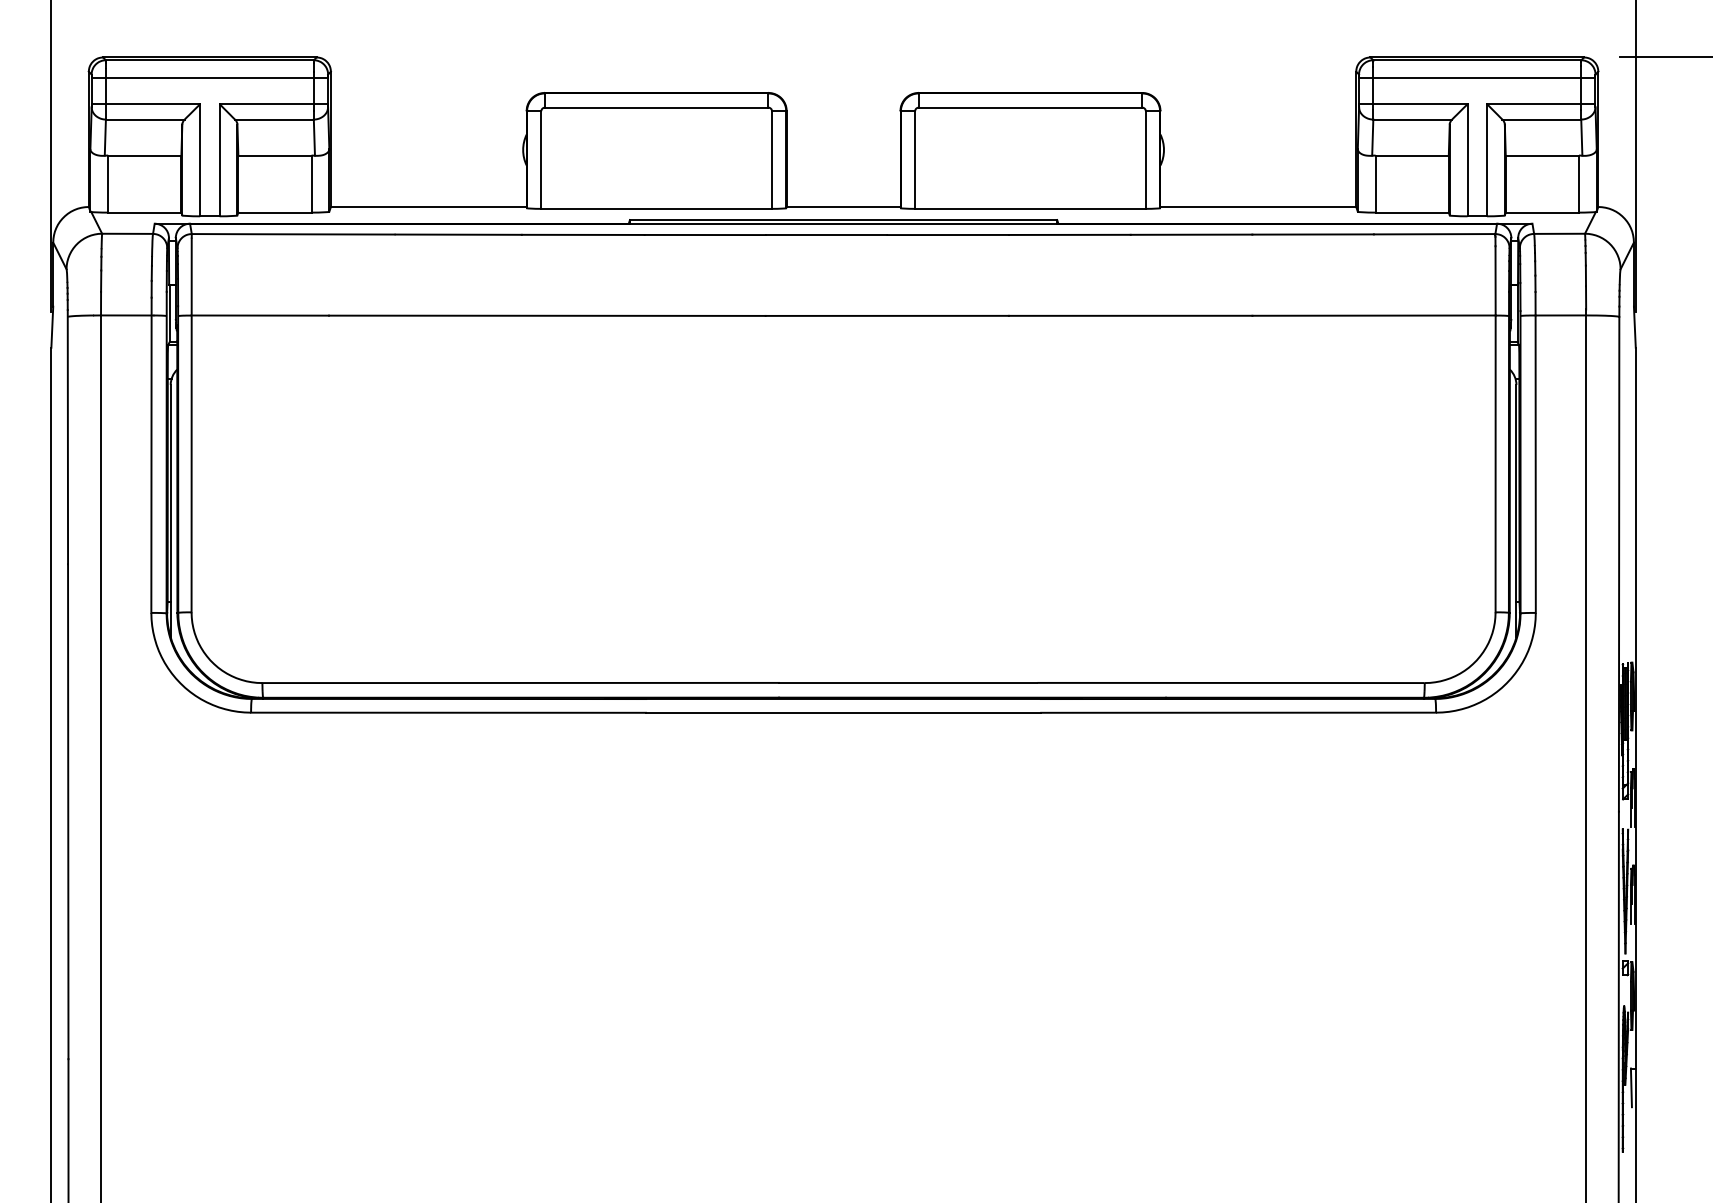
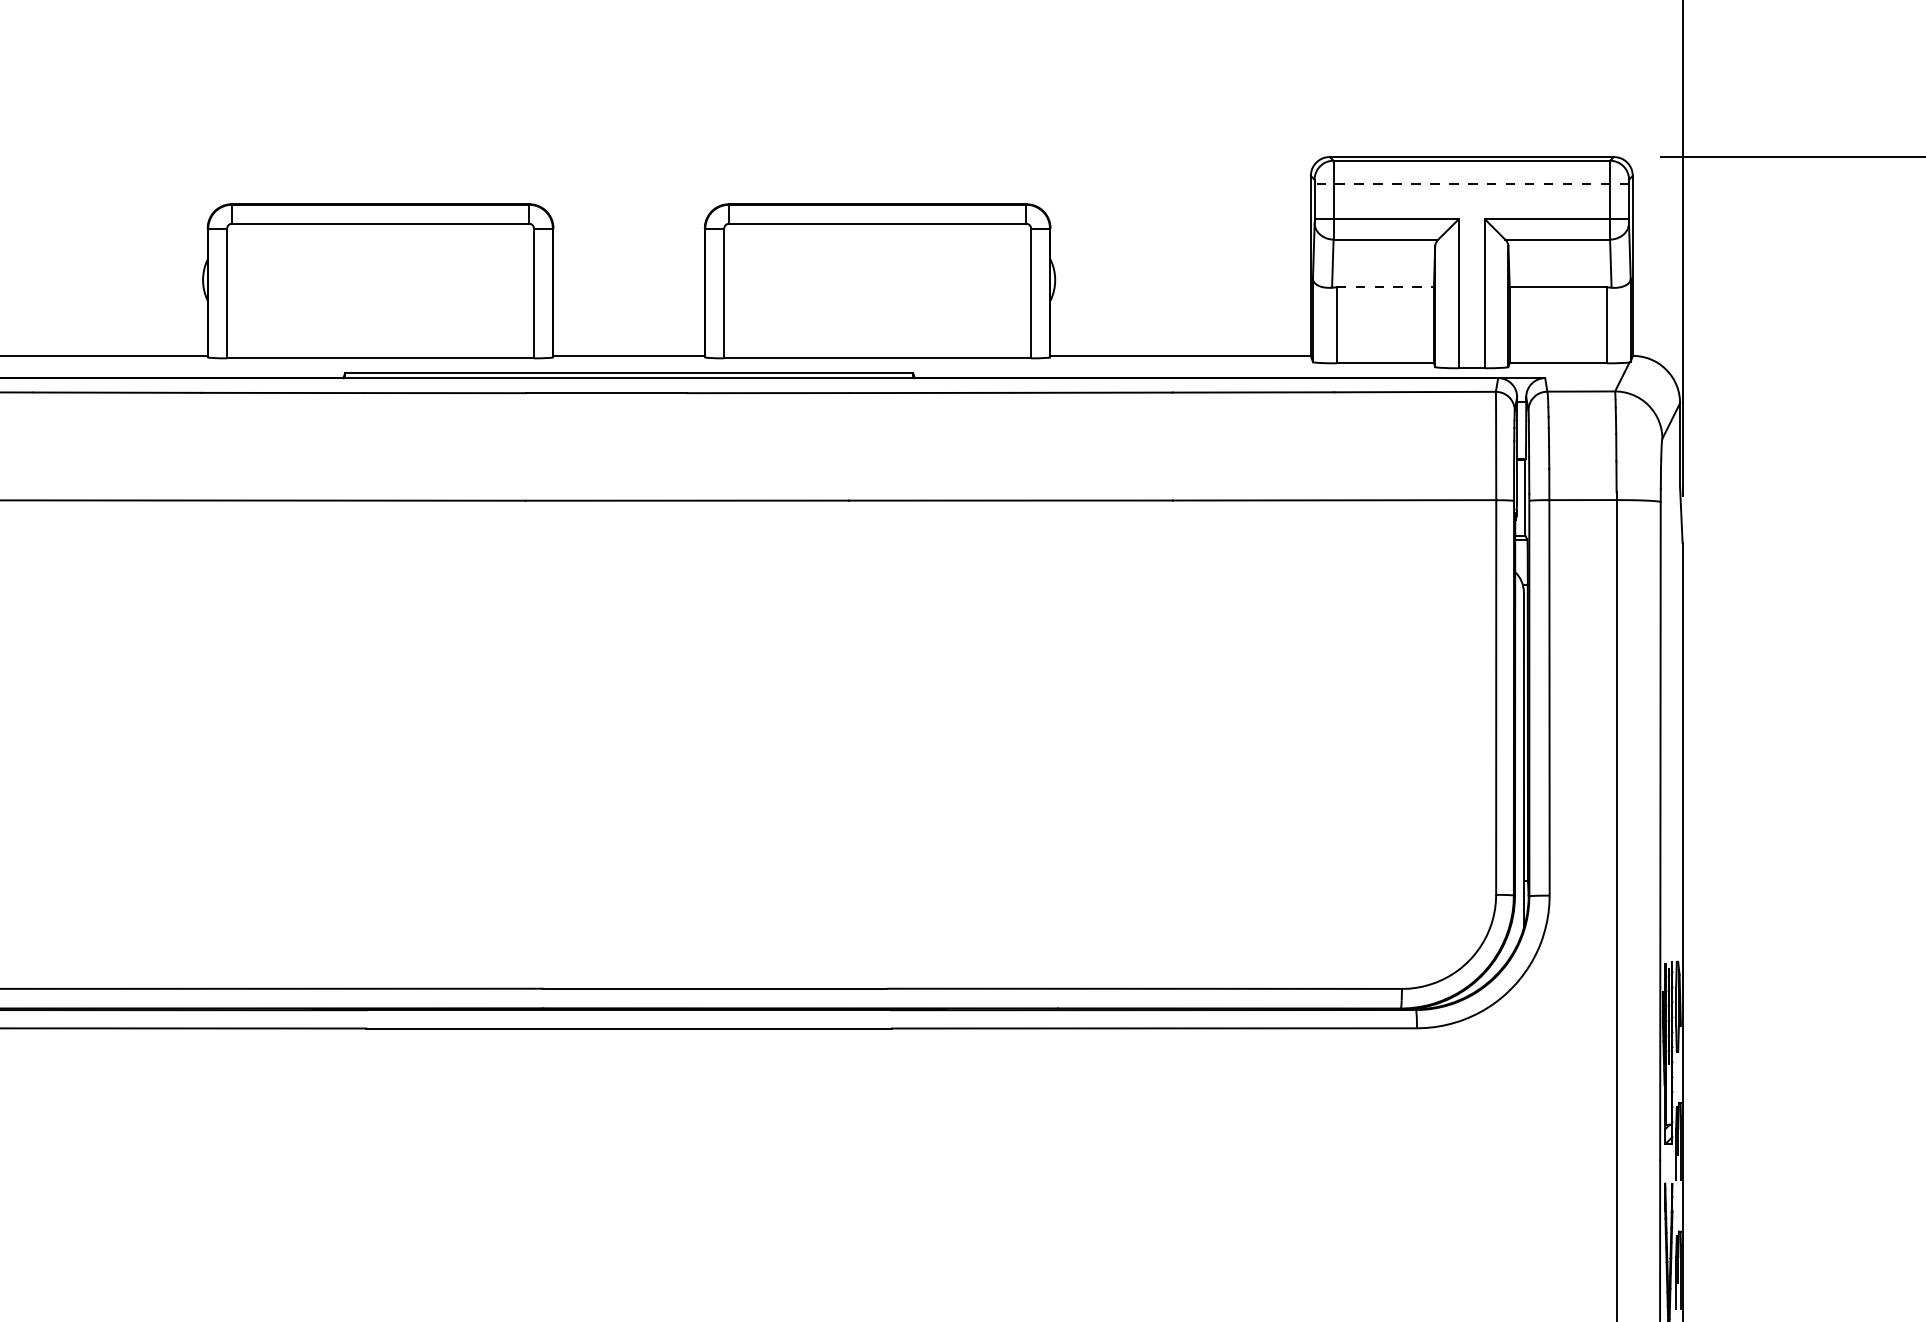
line: (1476, 78) -> (1470, 184), solid -> dashed
line: (1412, 155) -> (1385, 287), solid -> dashed

